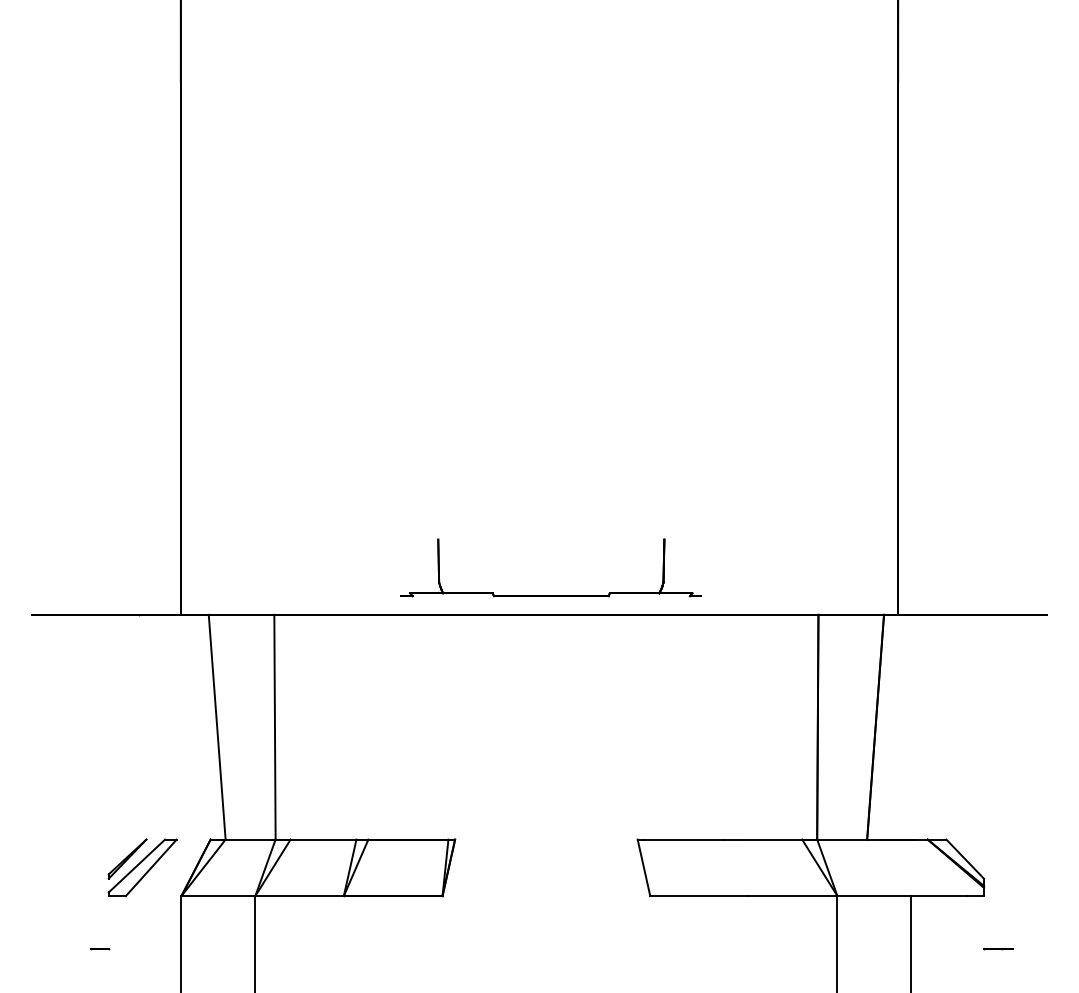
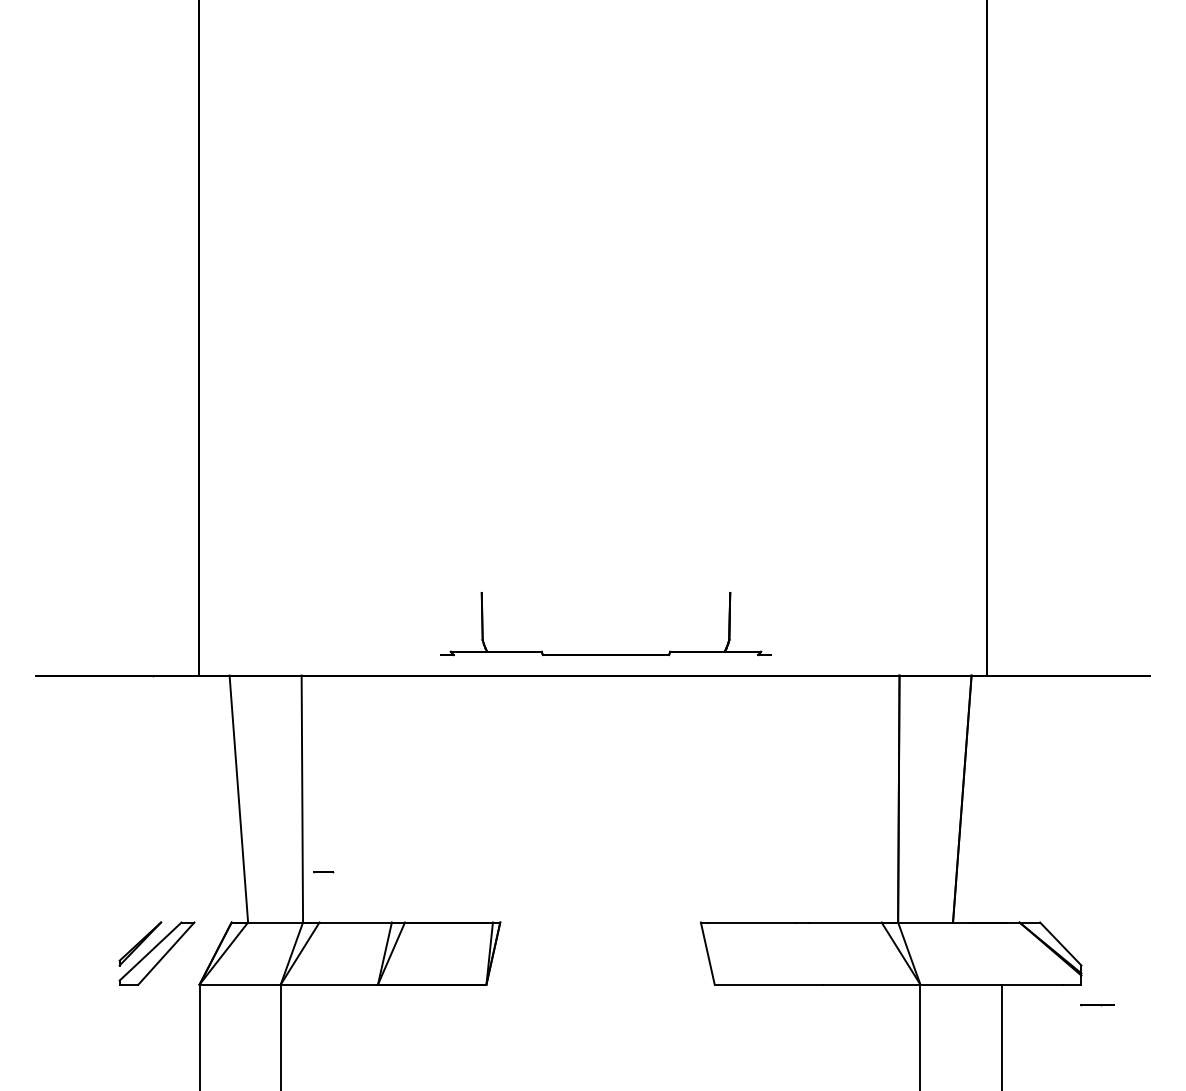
line: (100, 949) -> (323, 872), moved
line: (998, 949) -> (1097, 1005), moved

